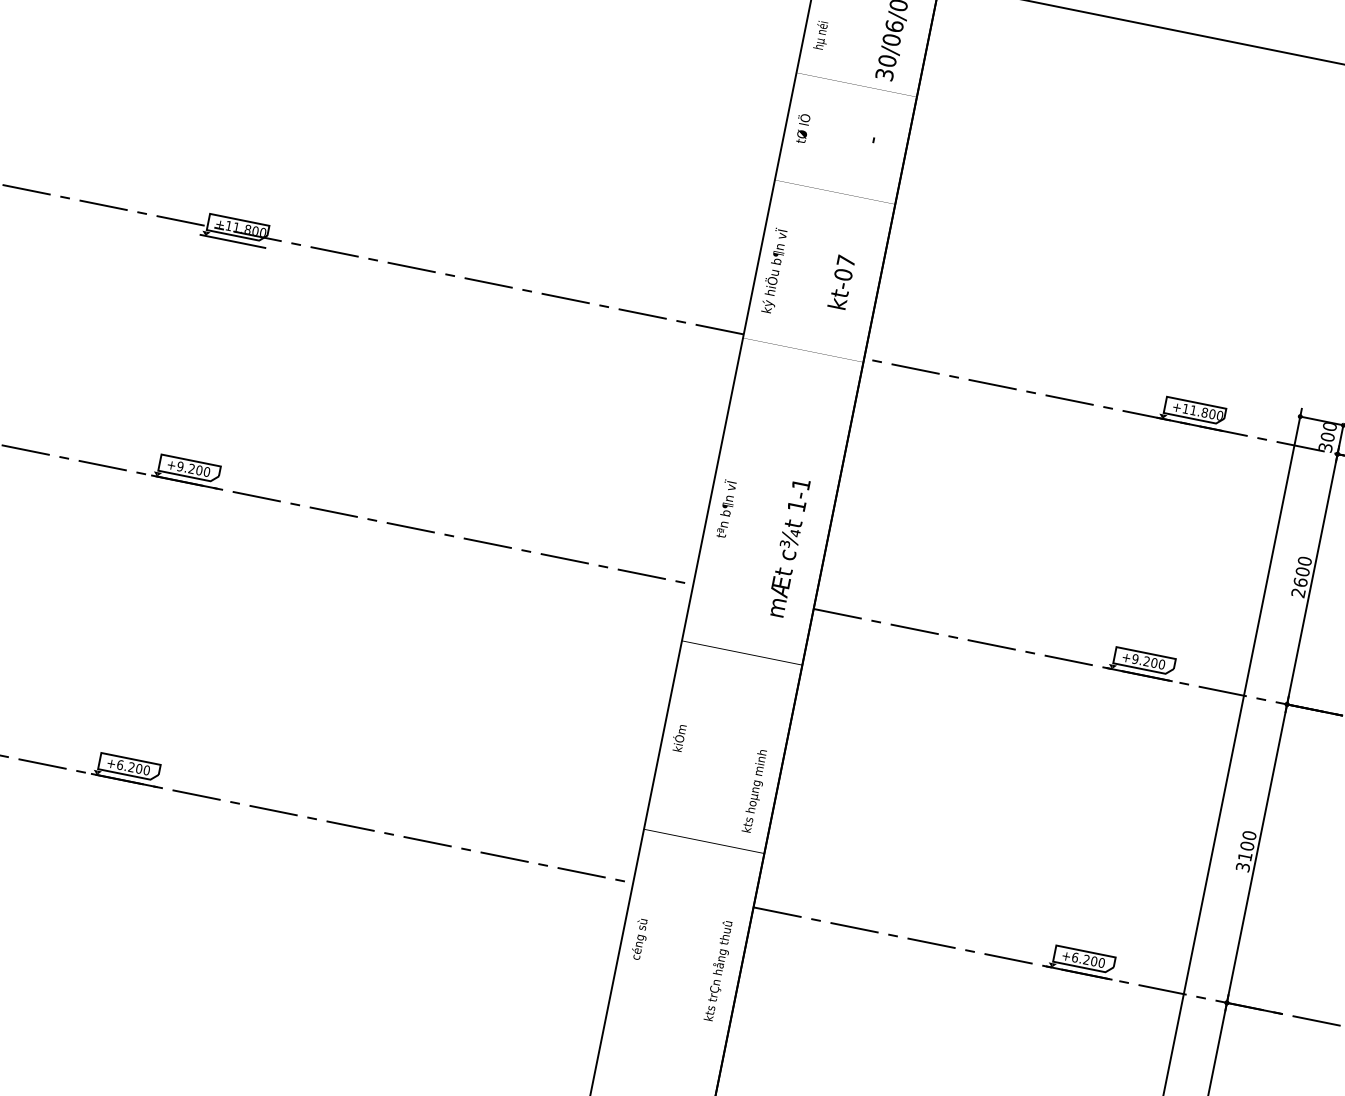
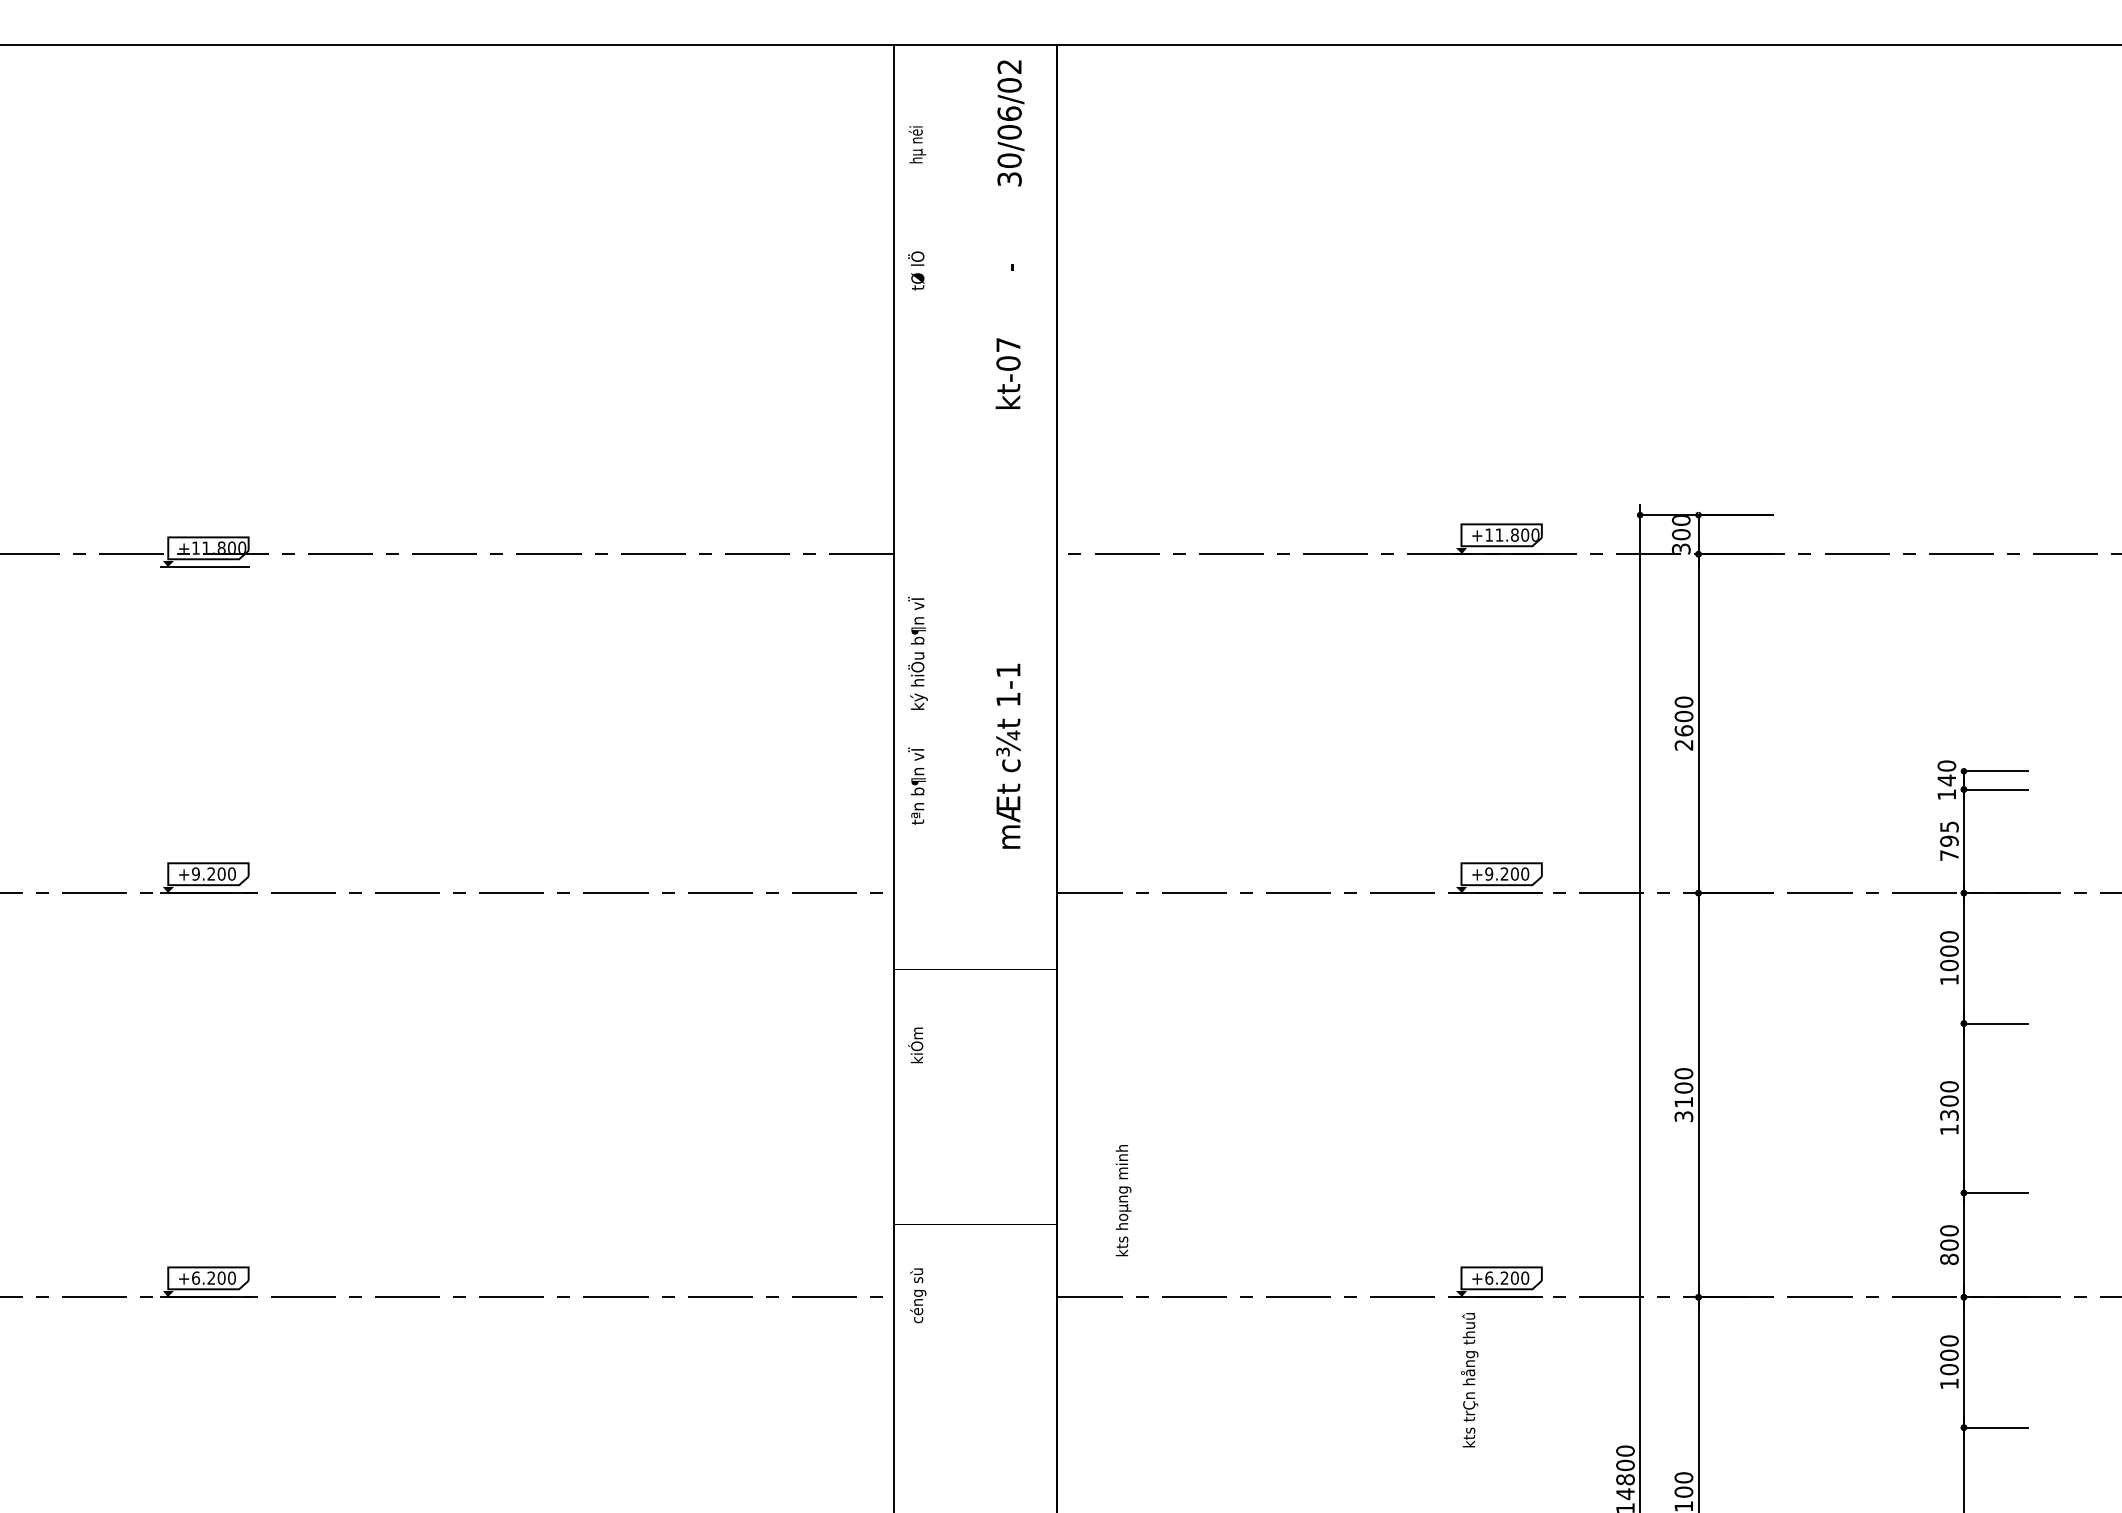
text: (774, 270) -> (917, 652), moved
text: (841, 282) -> (1007, 373), moved
text: (788, 547) -> (1008, 755), moved
text: (678, 738) -> (915, 1045), moved
text: (755, 791) -> (1123, 1200), moved
text: (640, 939) -> (918, 1295), moved
text: (718, 971) -> (1469, 1380), moved

